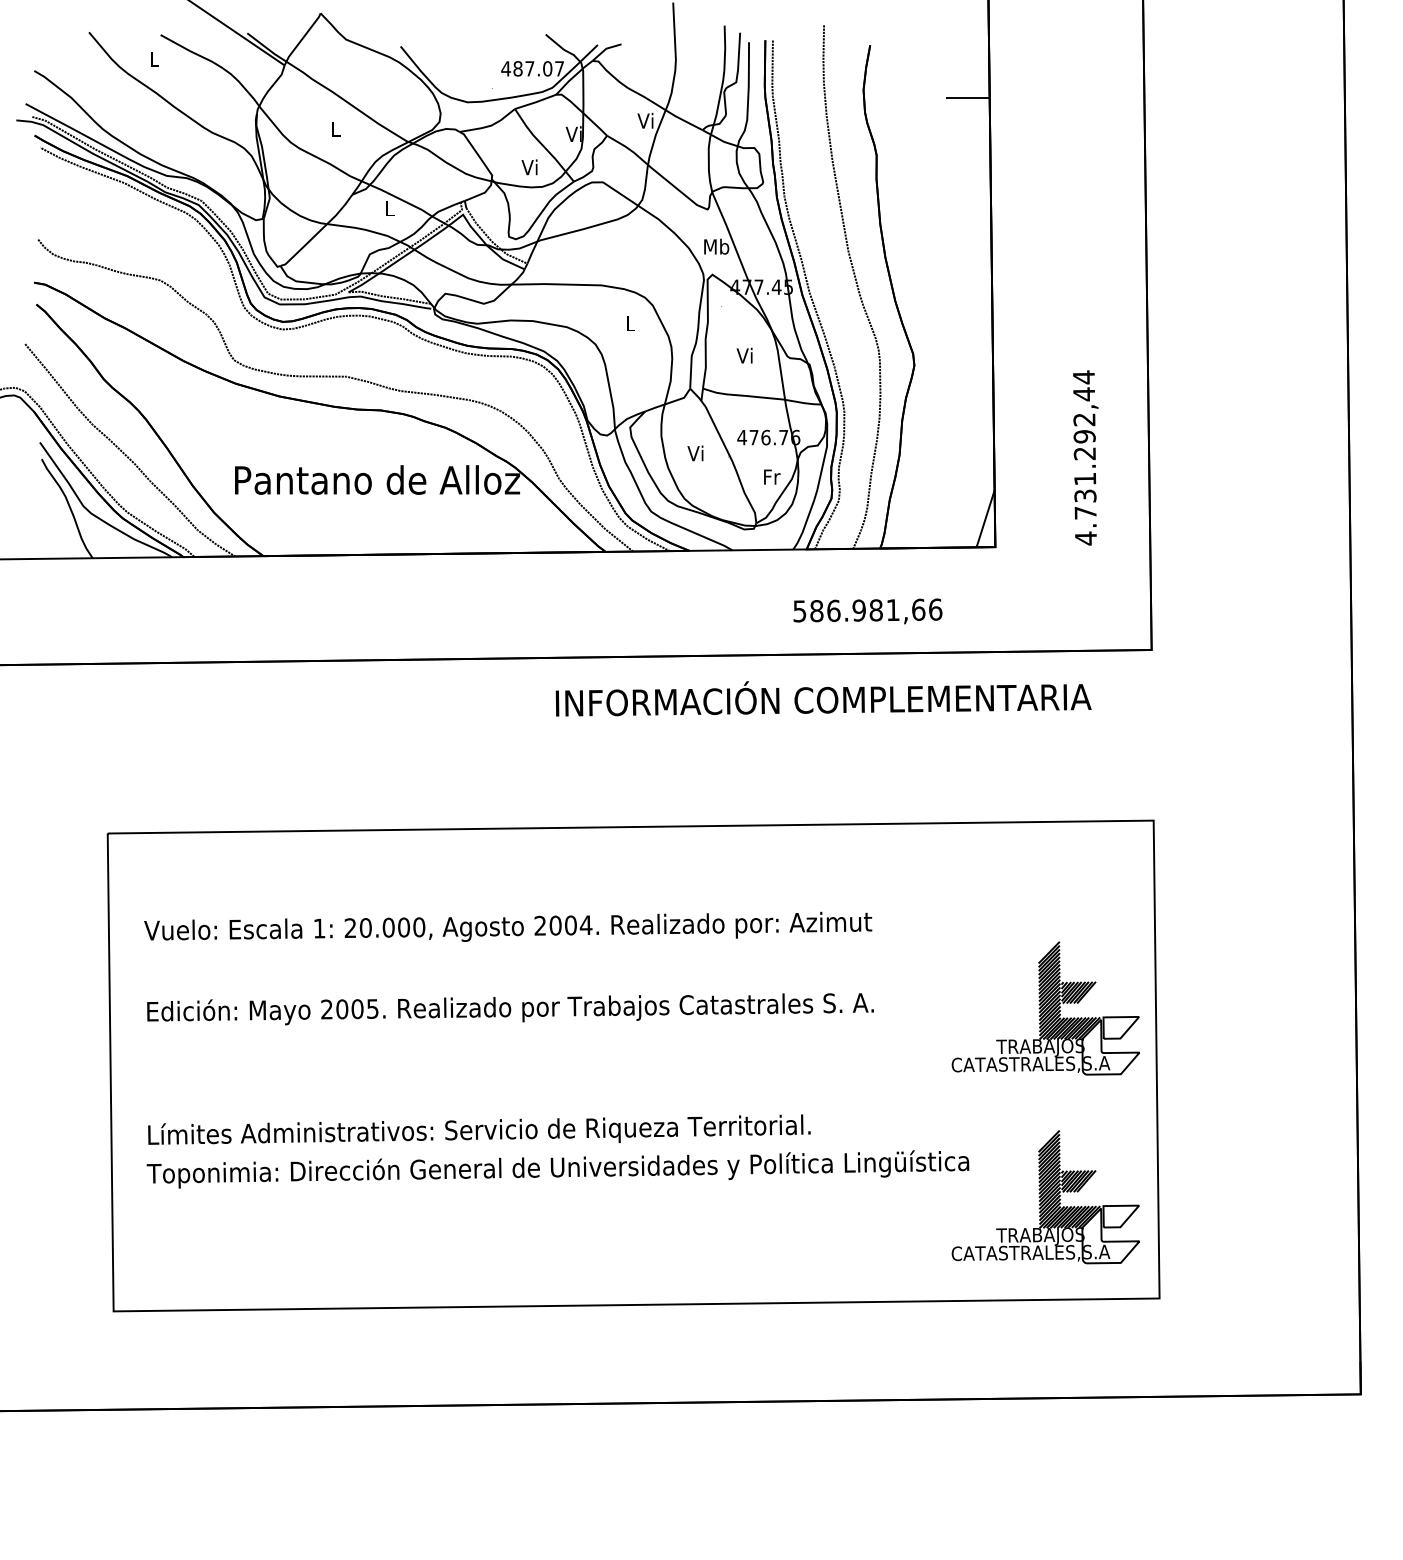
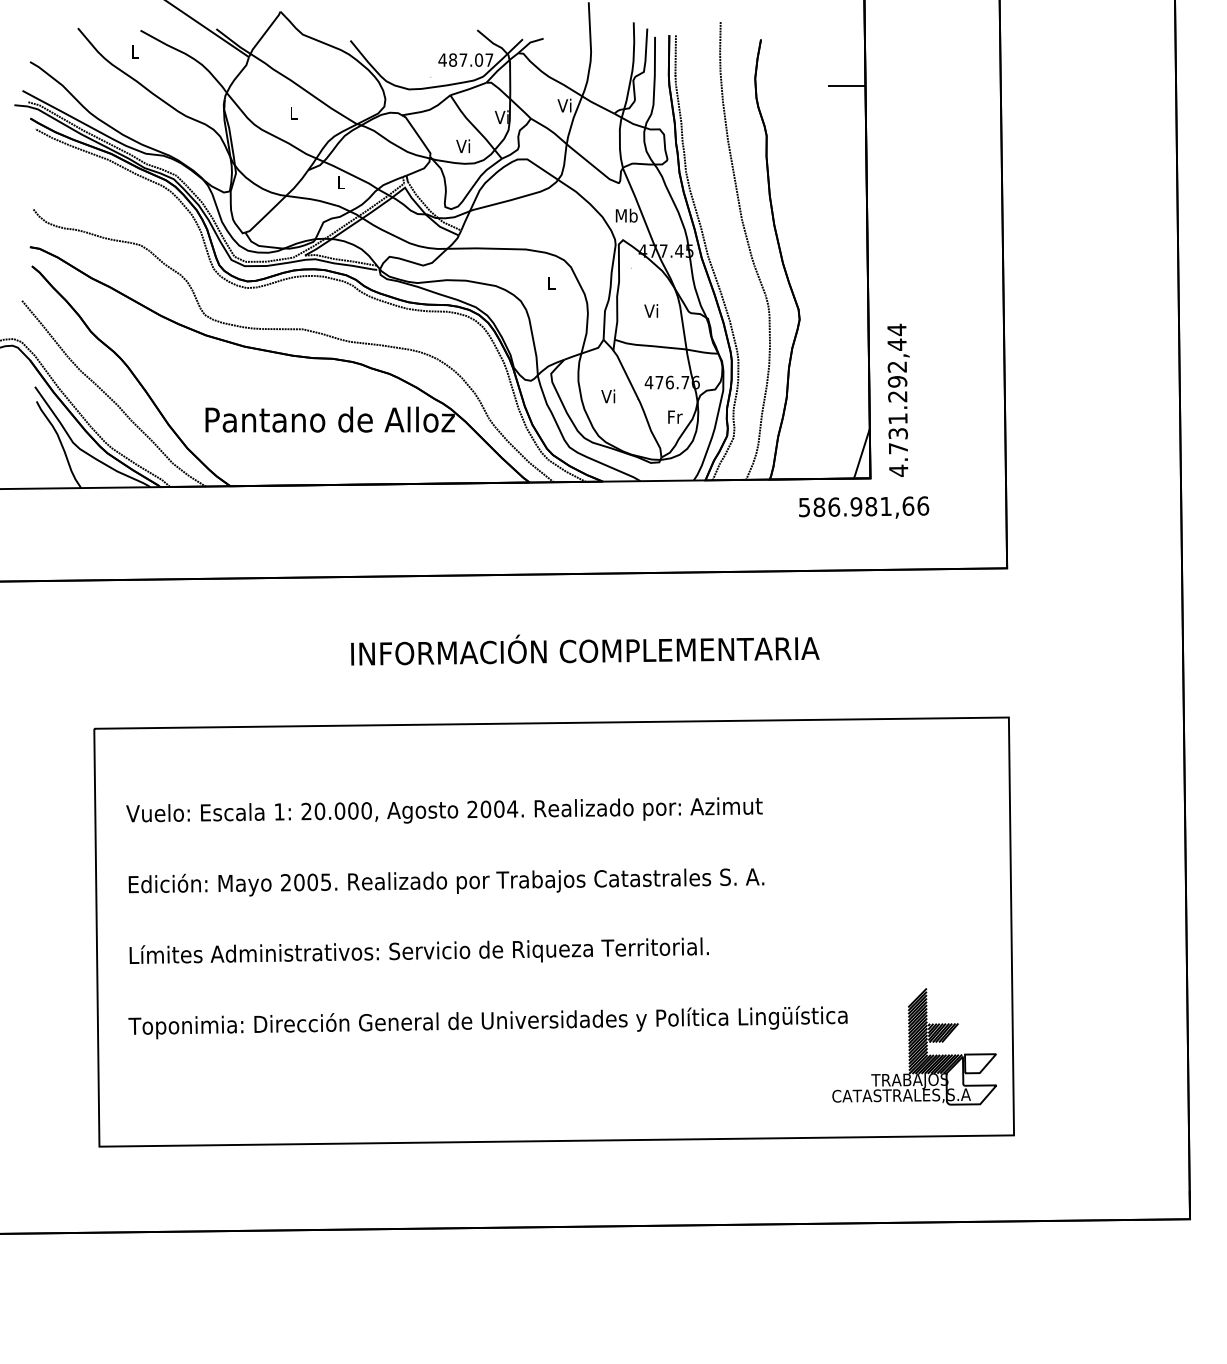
text: (1085, 456) -> (898, 399), moved
text: (868, 611) -> (864, 507), moved
text: (823, 698) -> (585, 649), moved
part: (1045, 1008) -> (914, 881), removed
text: (478, 1129) -> (418, 950), moved

